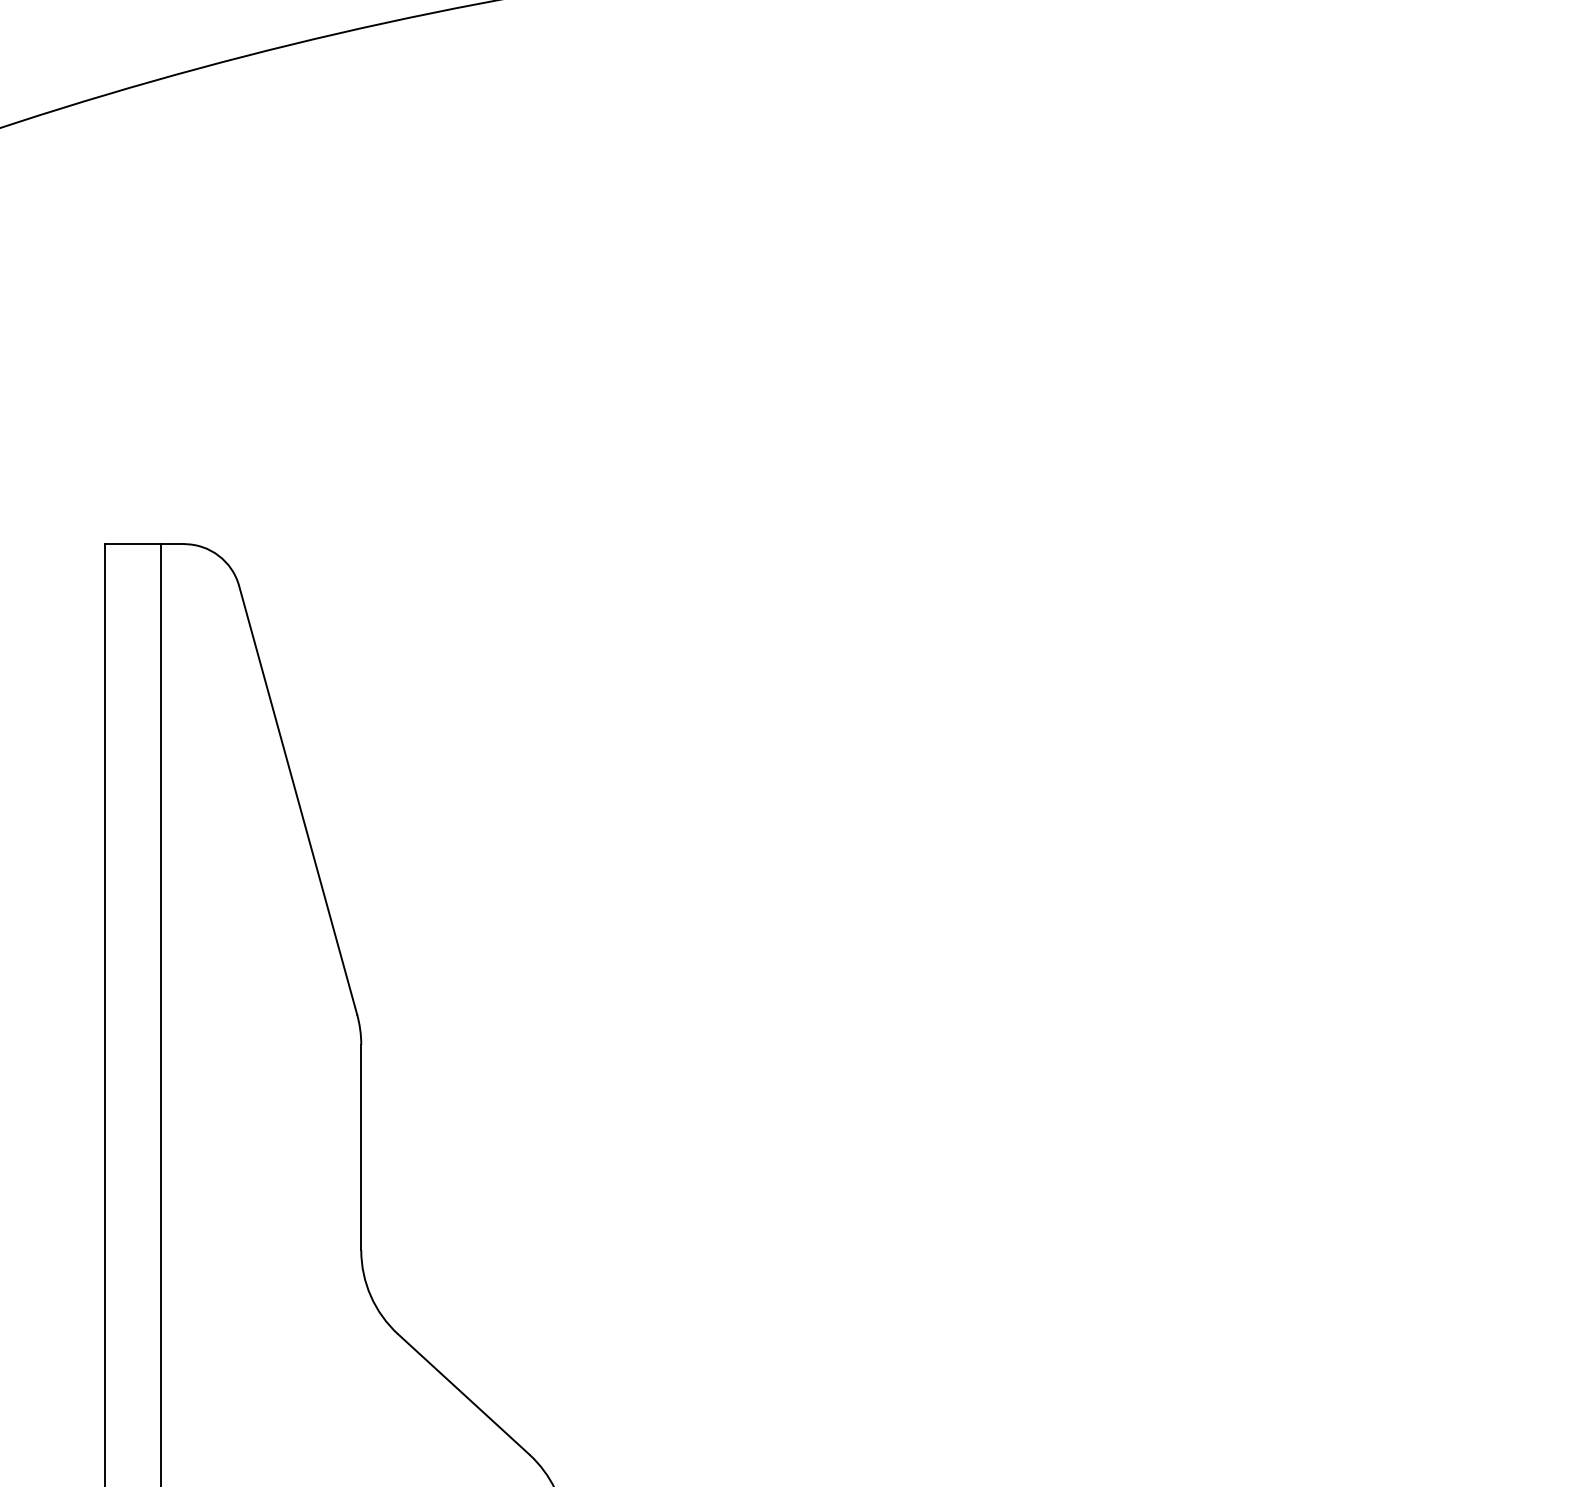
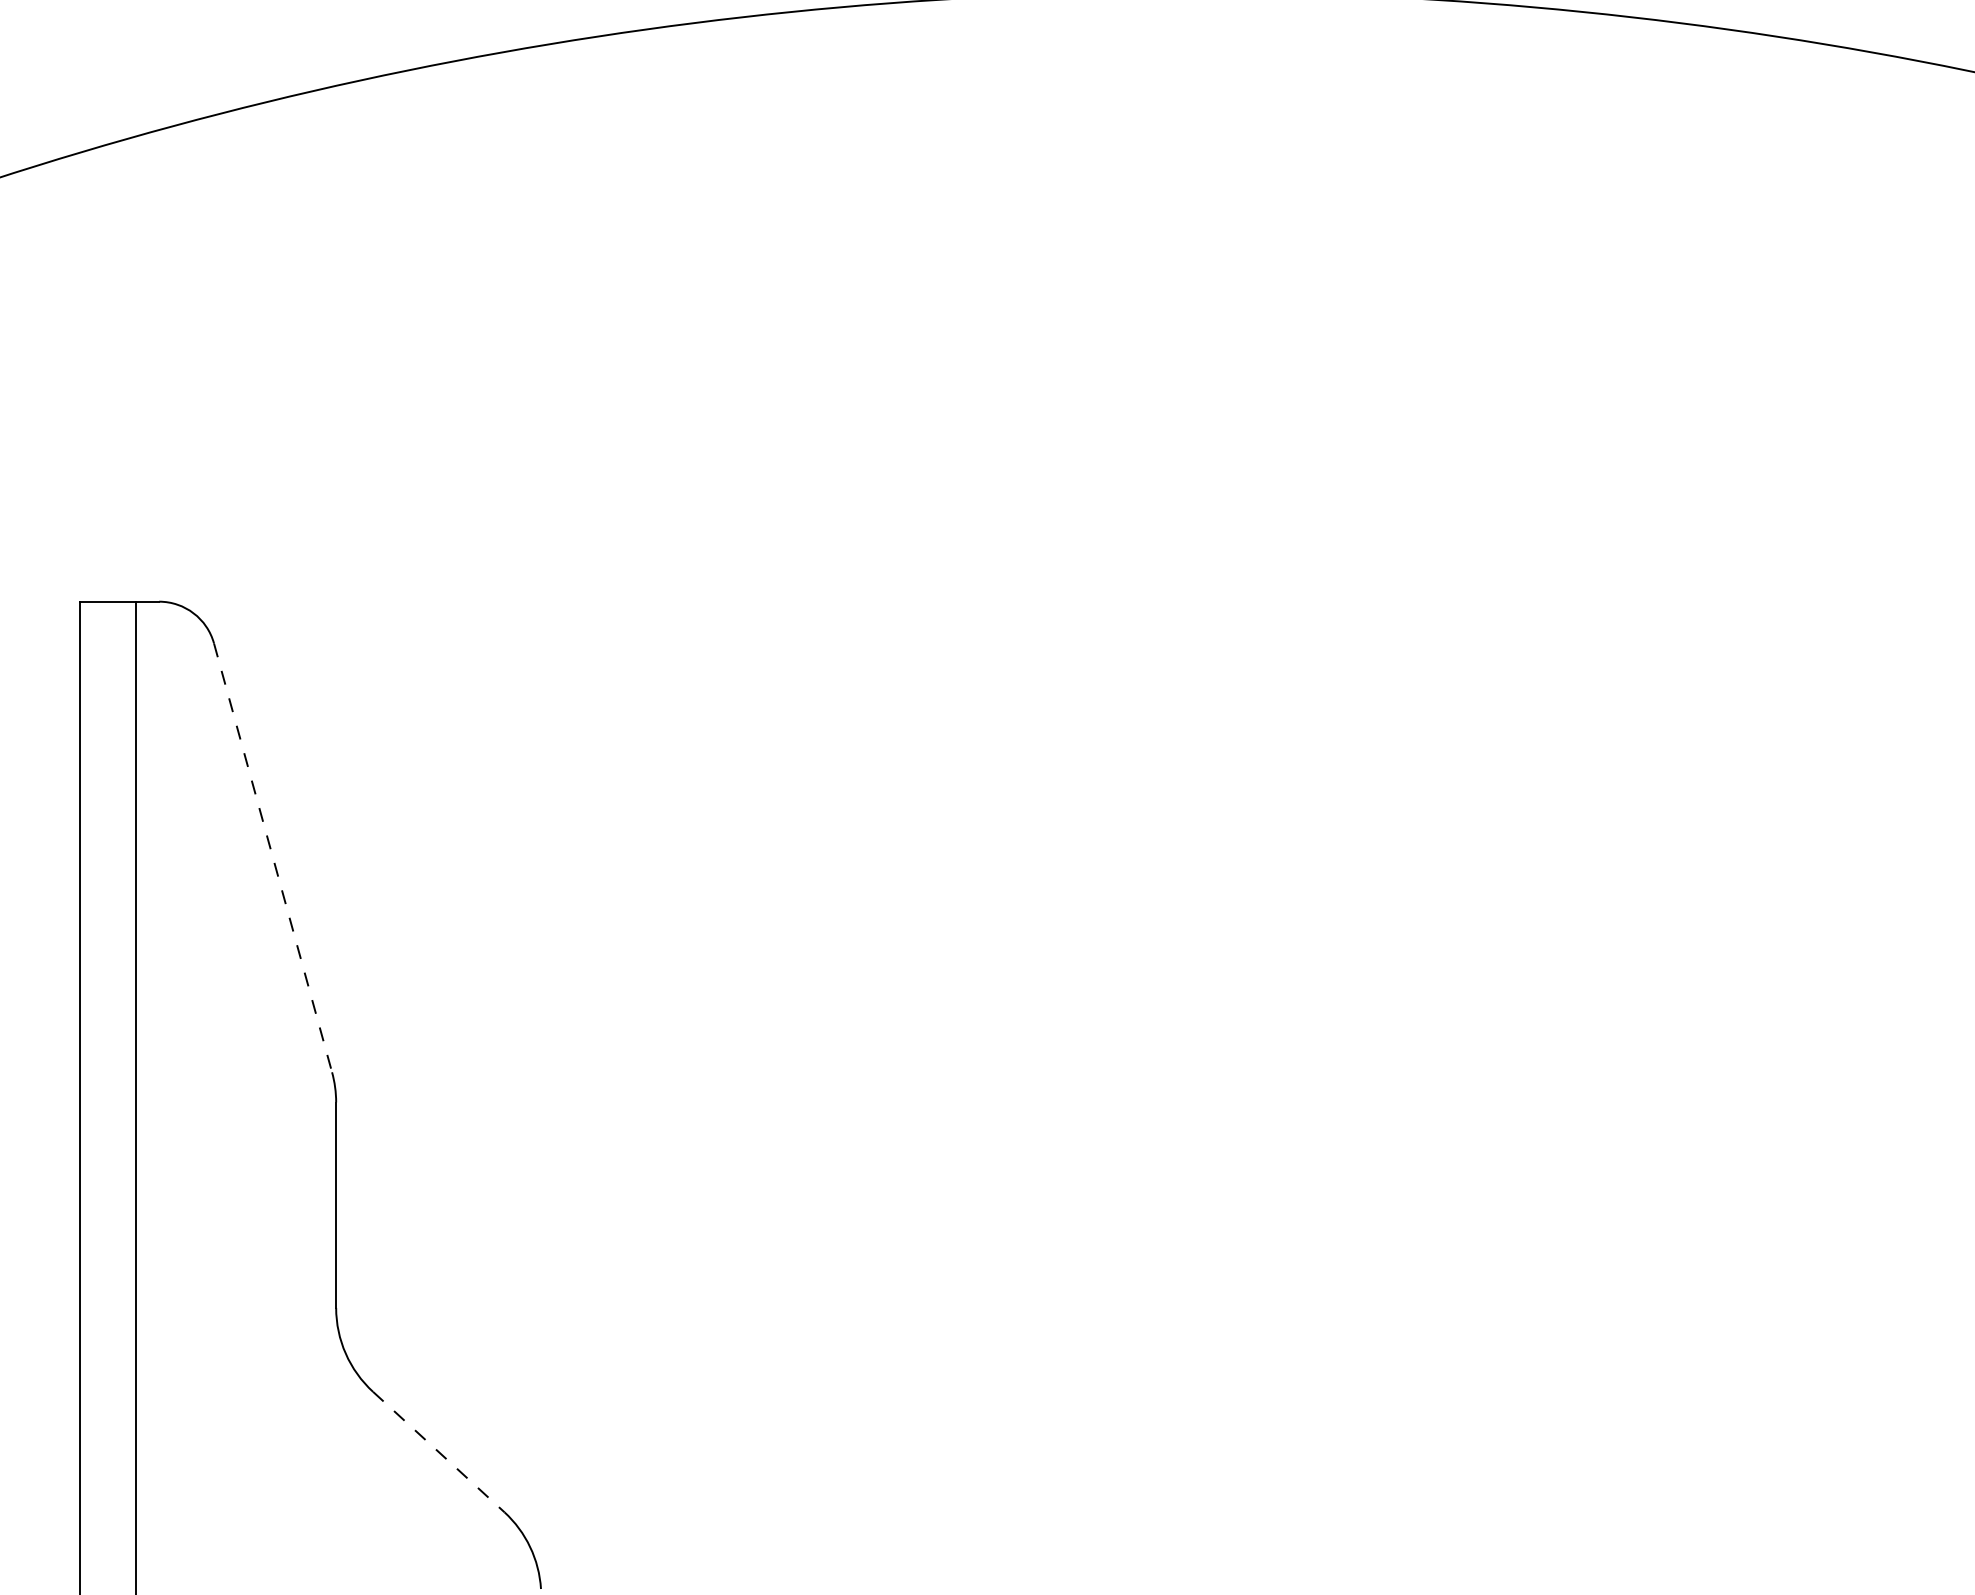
line: (298, 800) -> (273, 858), solid -> dashed
line: (464, 1394) -> (439, 1452), solid -> dashed

